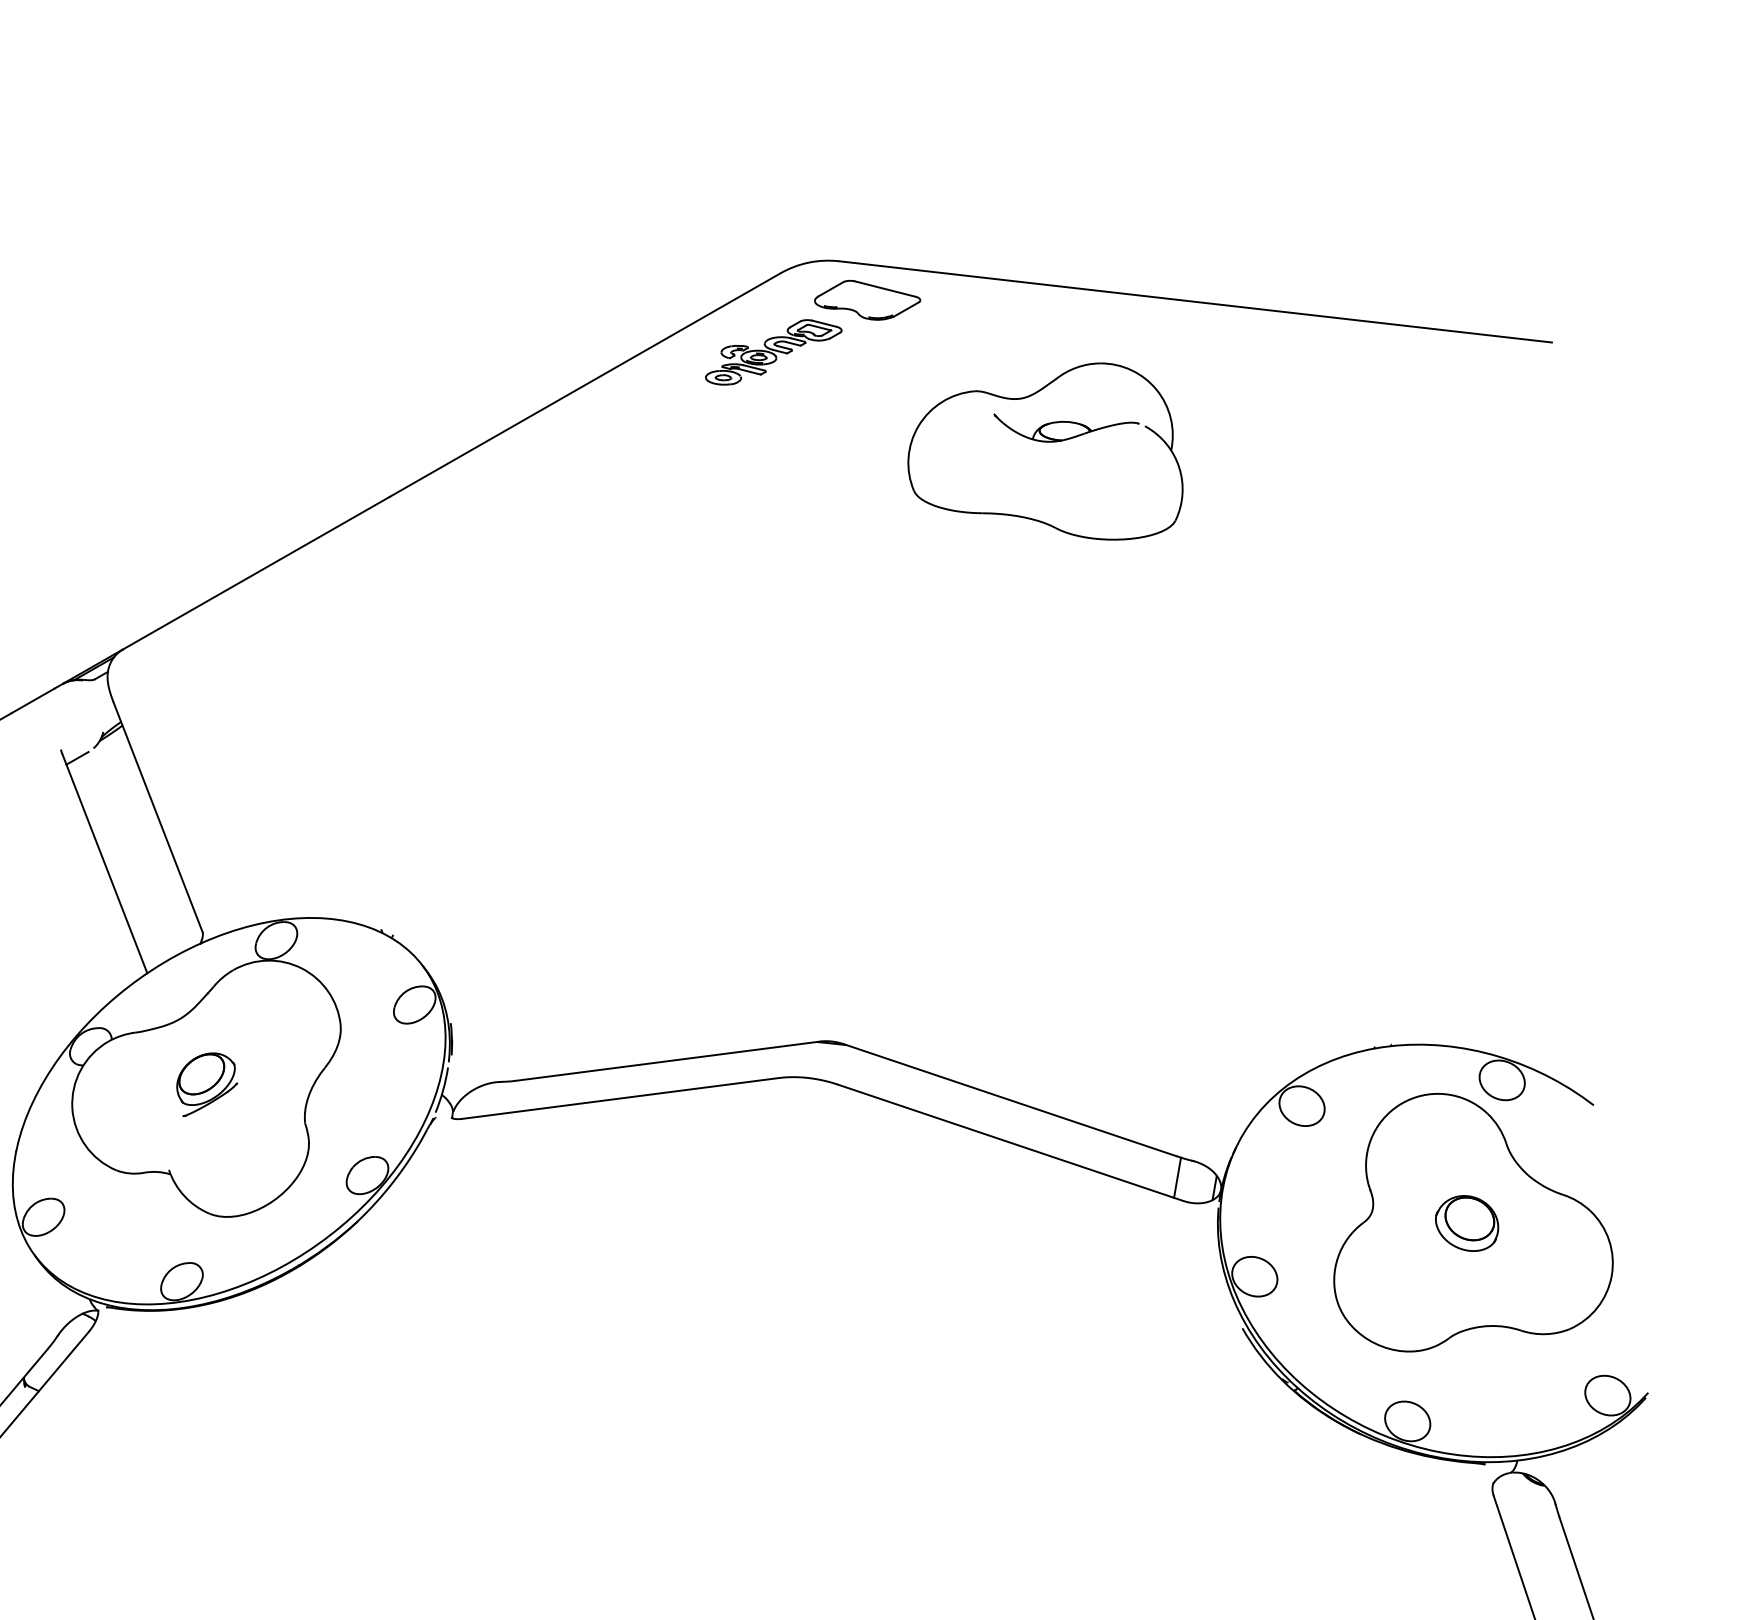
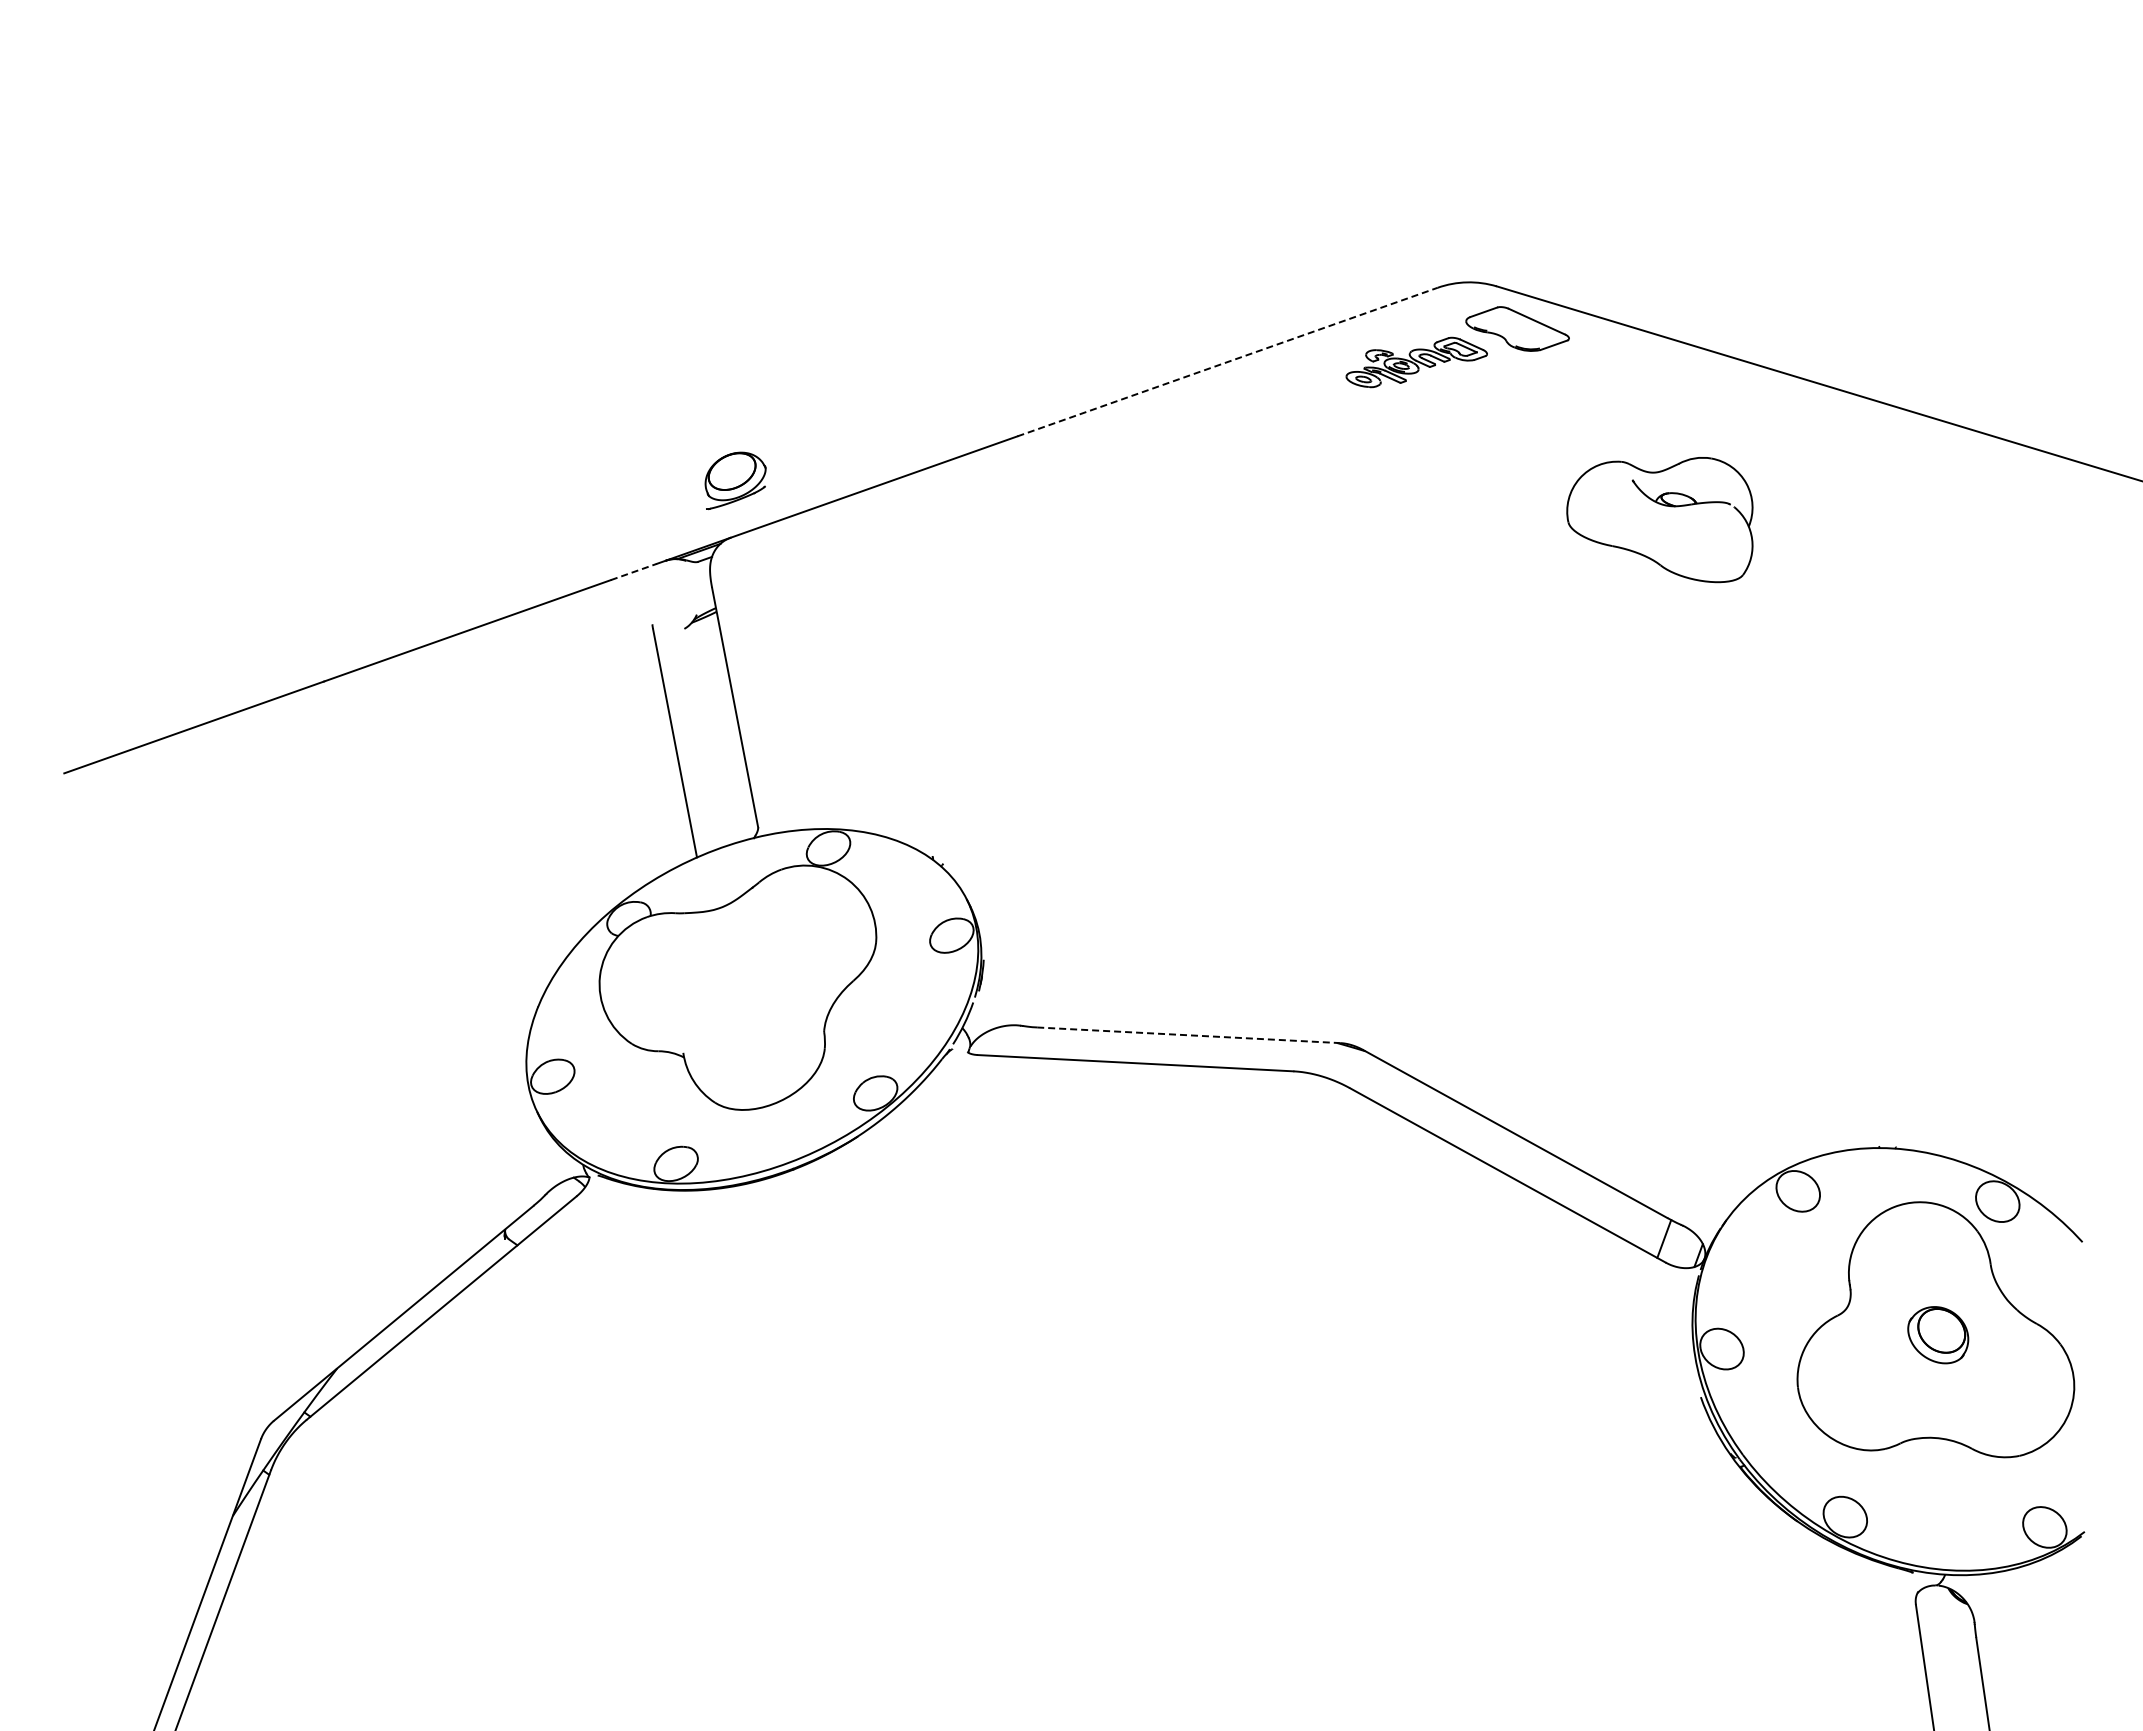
line: (585, 385) -> (1227, 362), solid -> dashed
part: (1042, 463) -> (1659, 519), size x0.7
line: (33, 700) -> (634, 571), solid -> dashed
line: (76, 758) -> (666, 635), removed
line: (668, 1061) -> (1189, 1035), solid -> dashed
part: (206, 1082) -> (735, 480), moved

